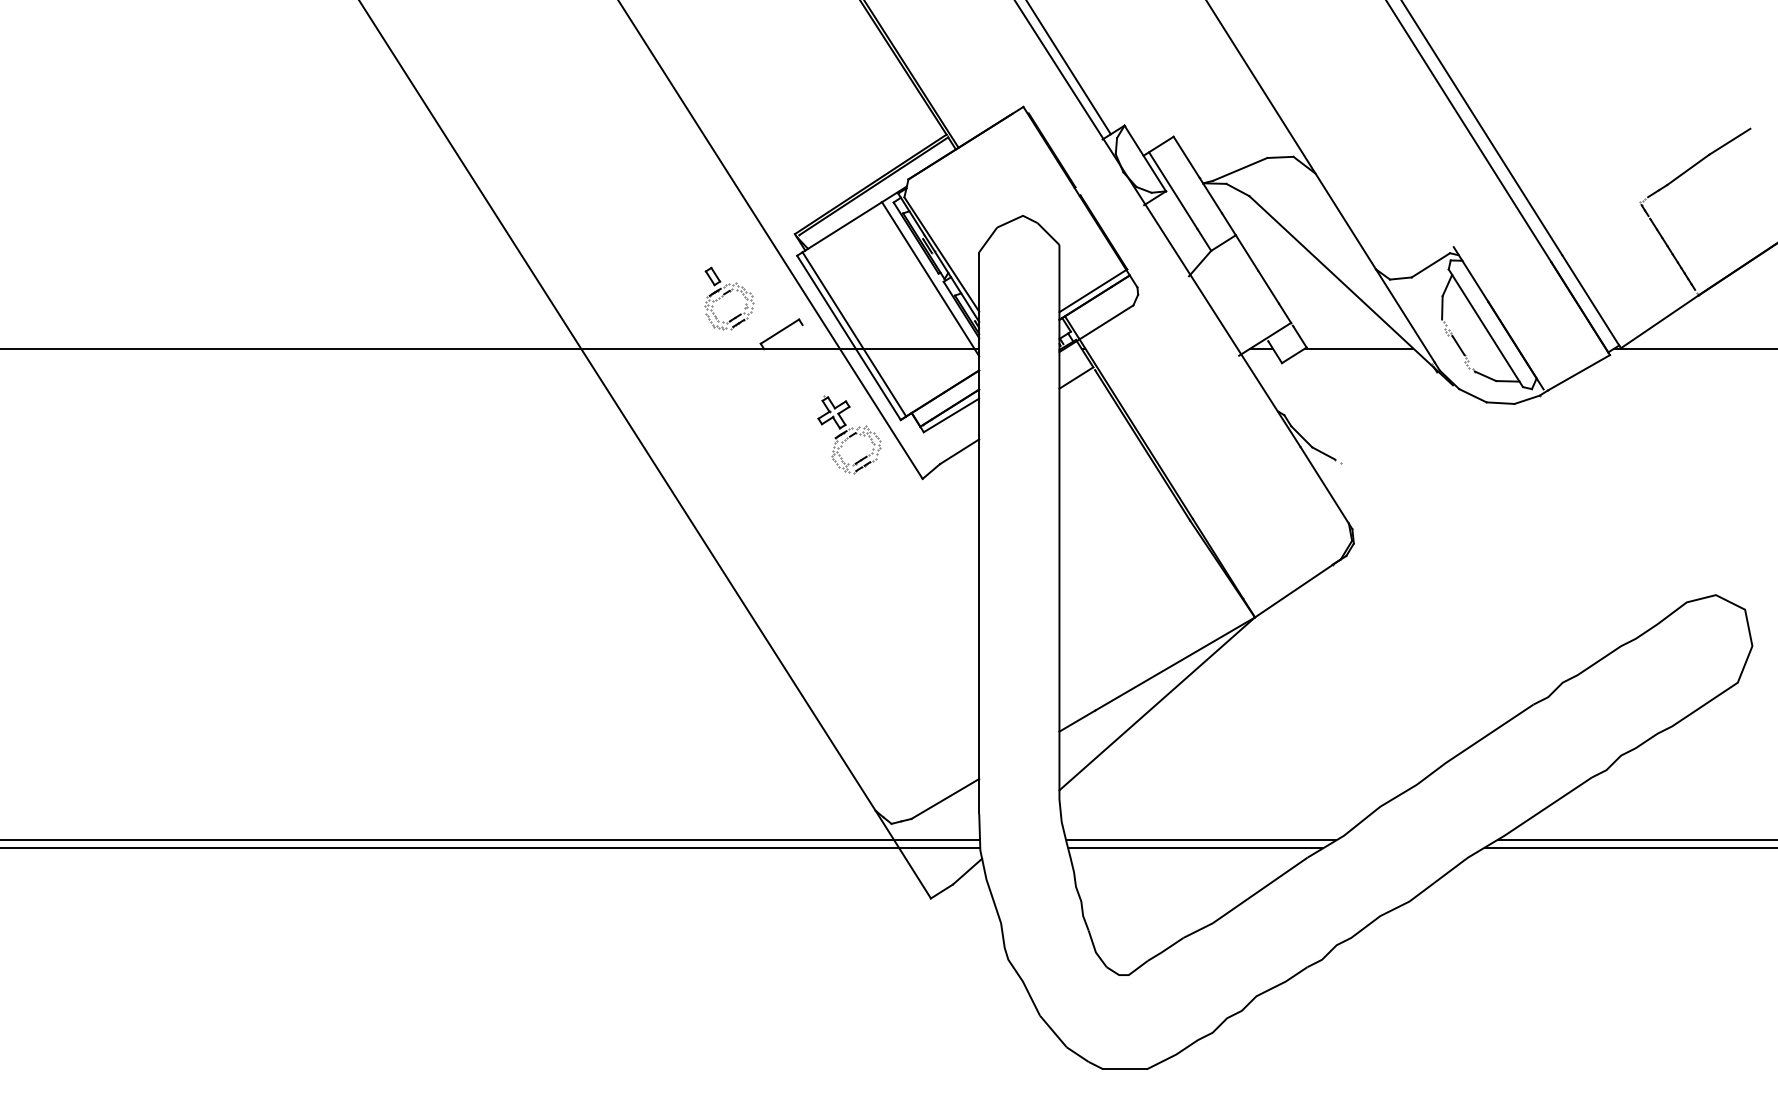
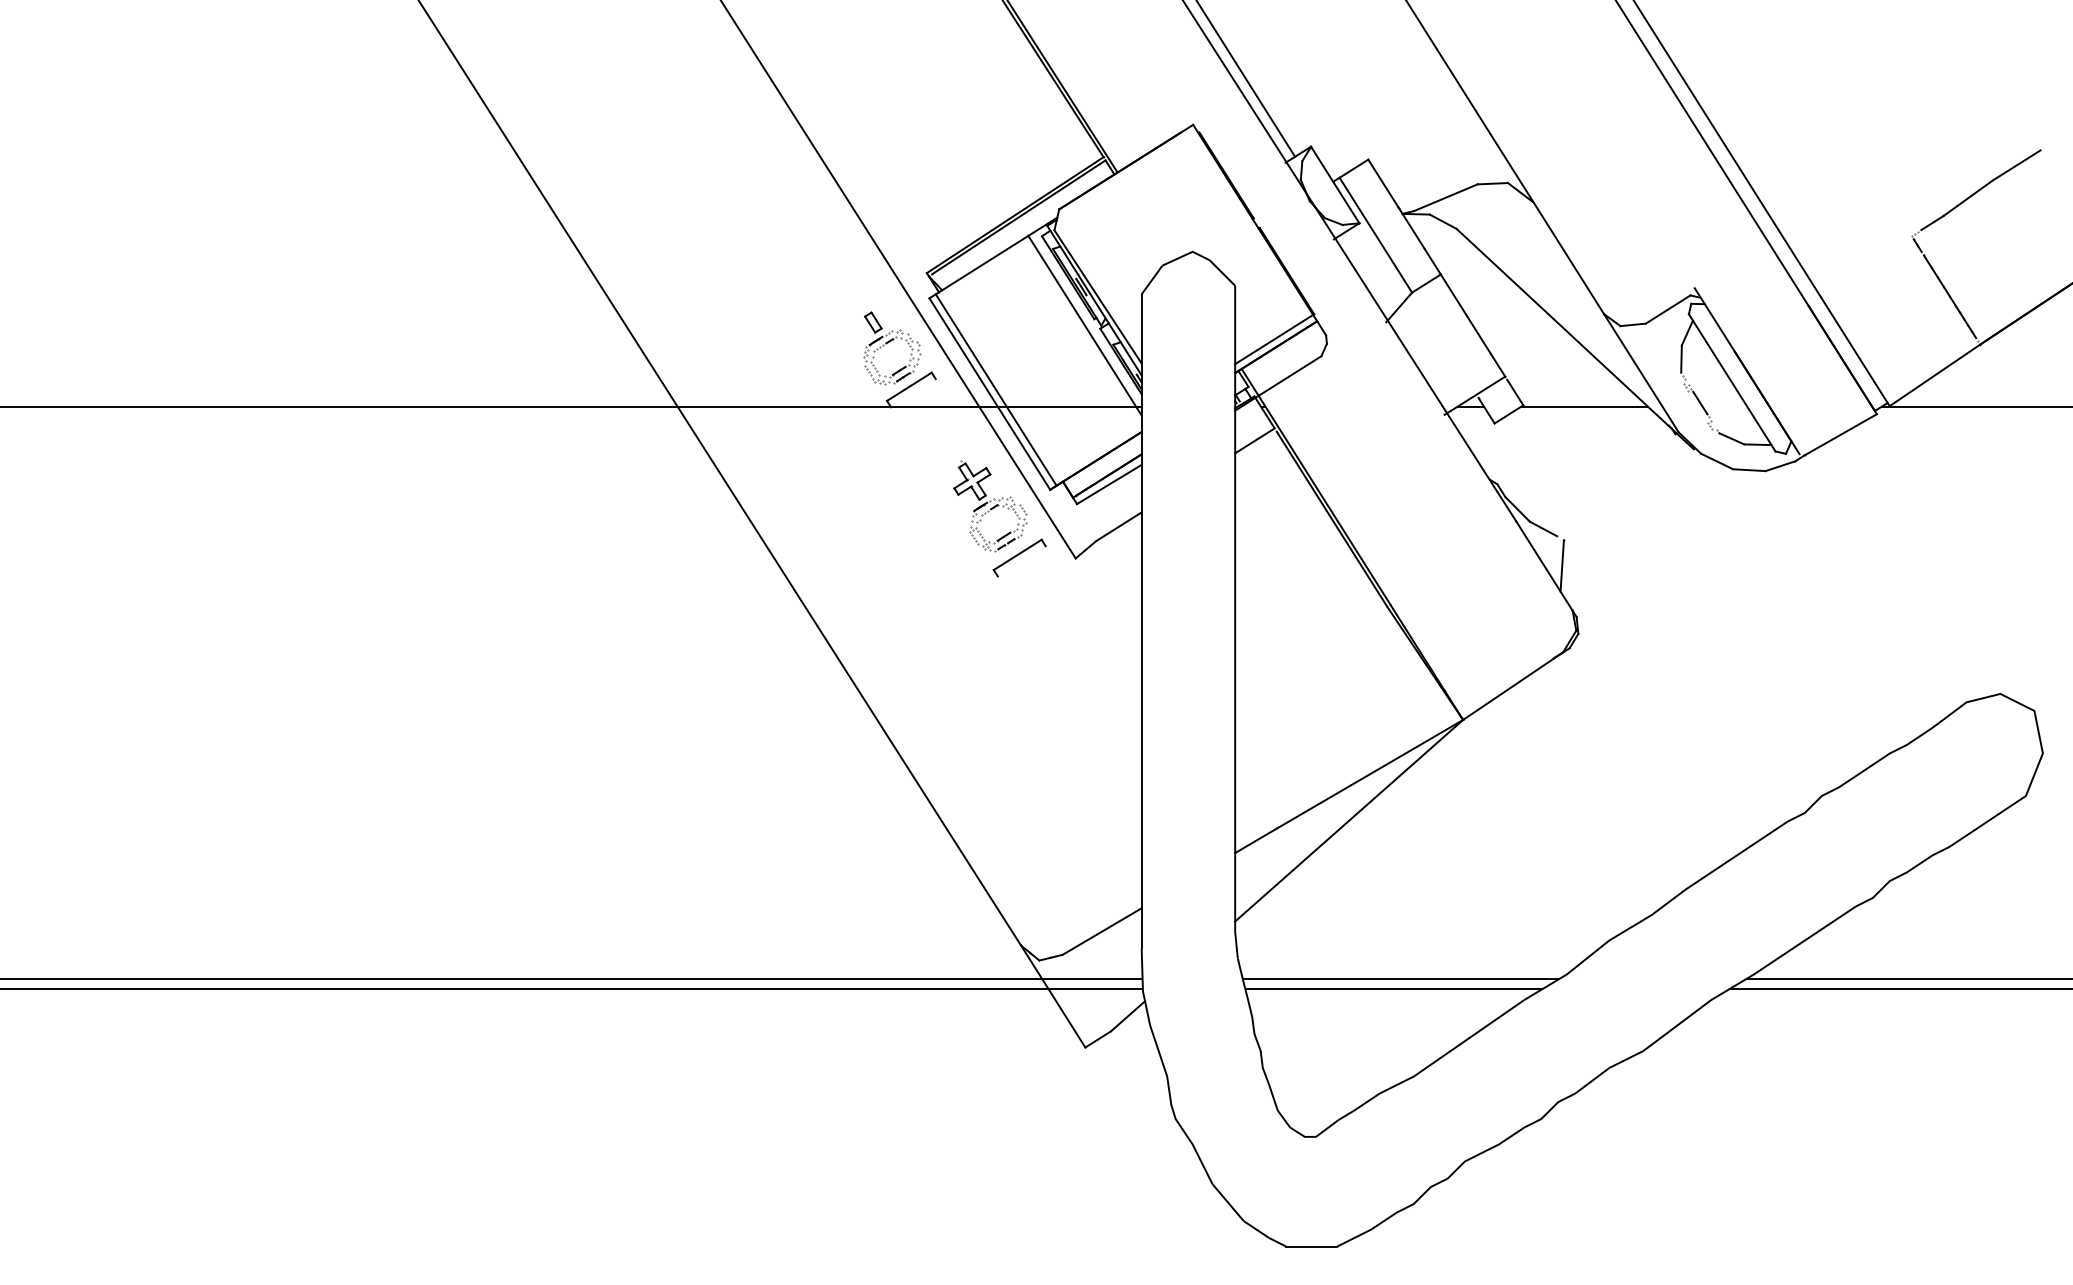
part: (725, 294) -> (888, 343), moved
part: (874, 478) -> (1019, 557), added
line: (1339, 484) -> (1561, 565), added

